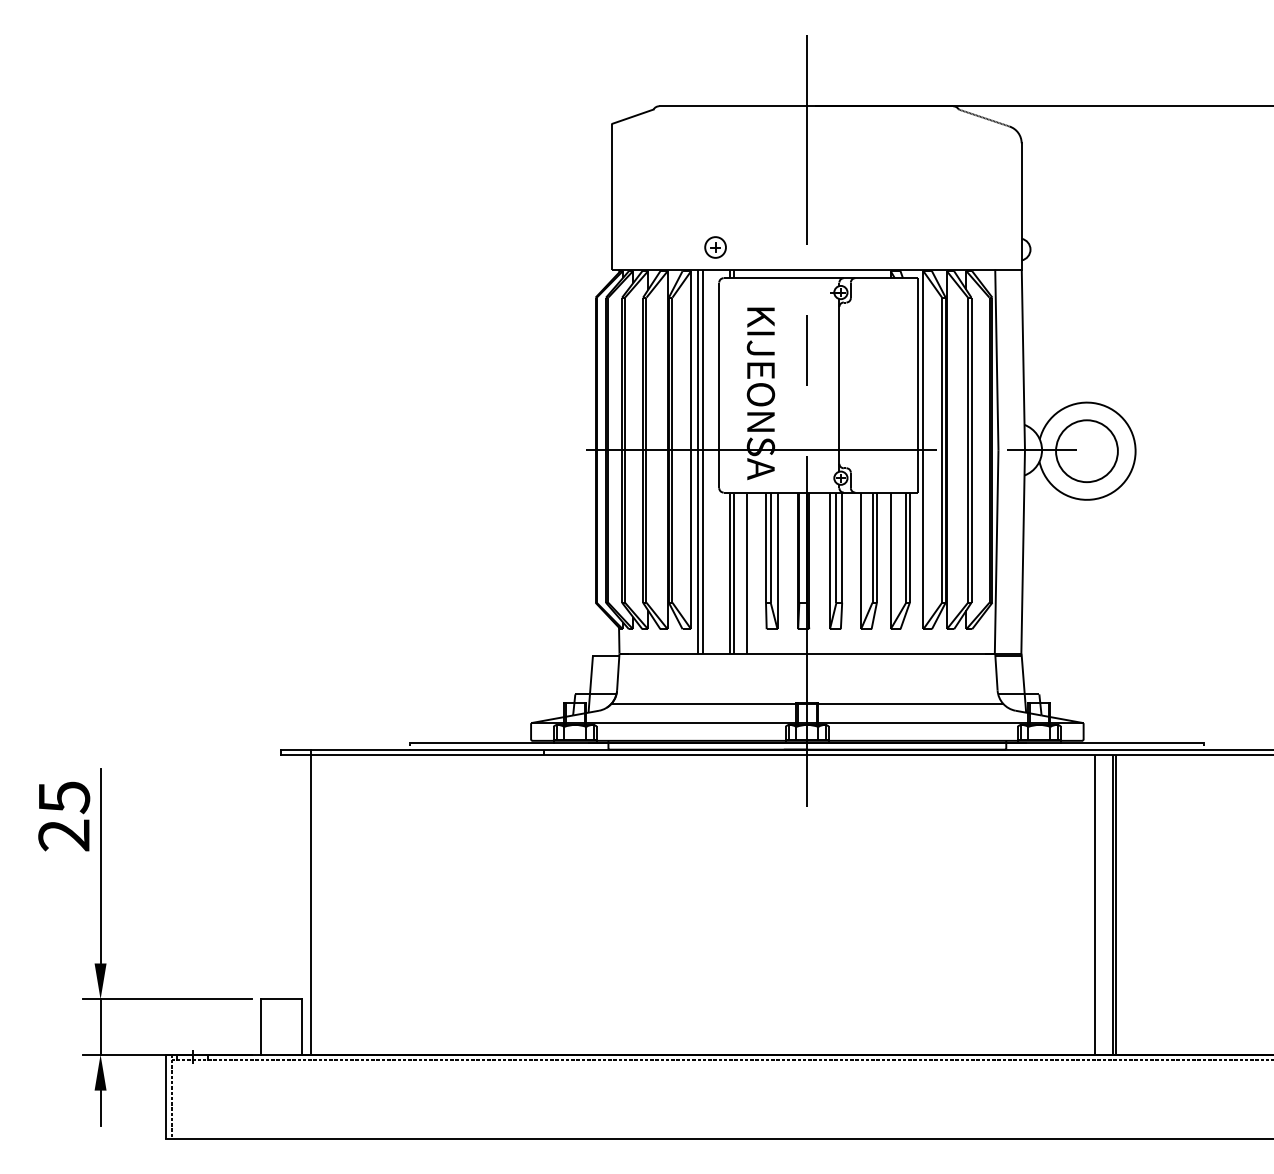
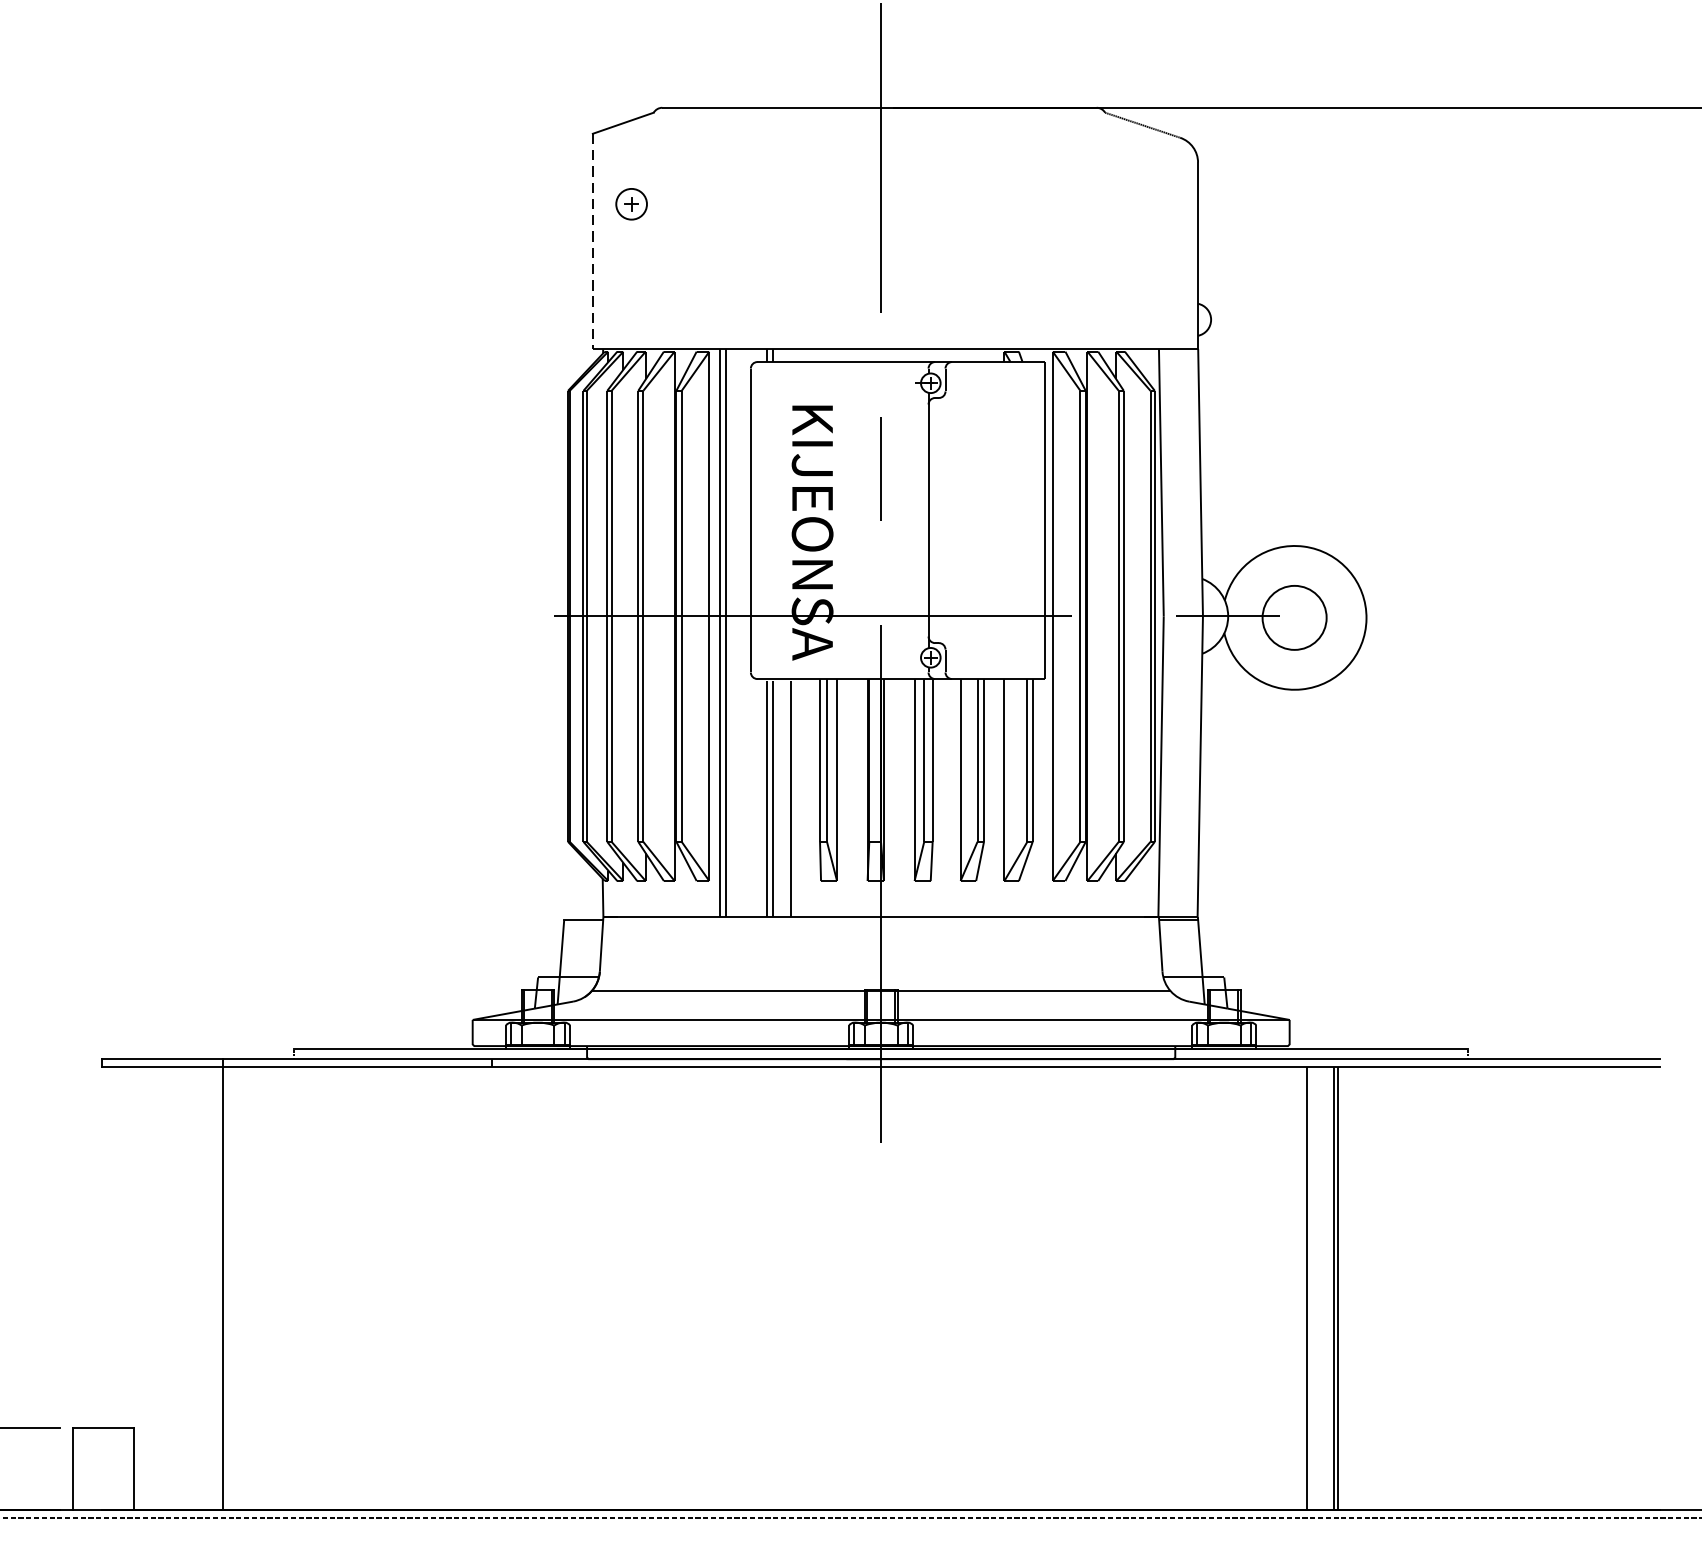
line: (612, 196) -> (593, 241), solid -> dashed
part: (715, 247) -> (631, 204), moved
circle: (1086, 451) -> (1293, 618), size x0.7
line: (311, 901) -> (223, 1283), moved

